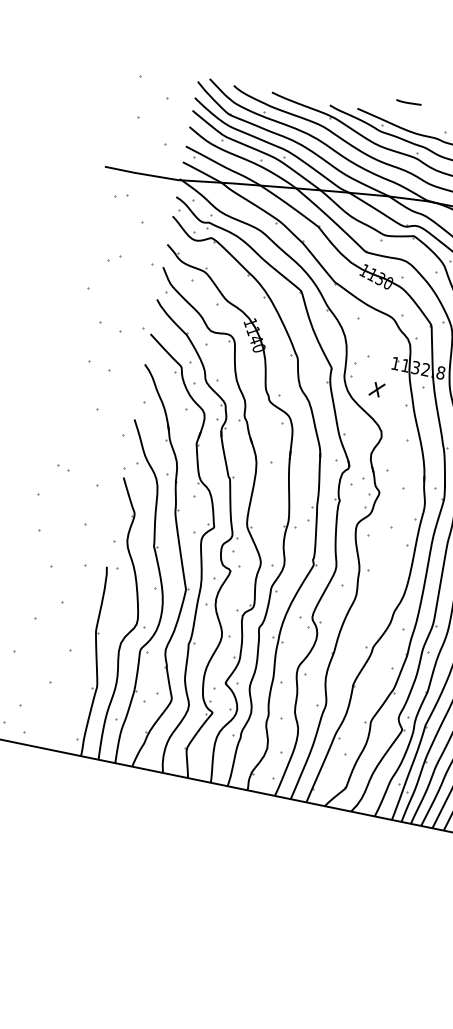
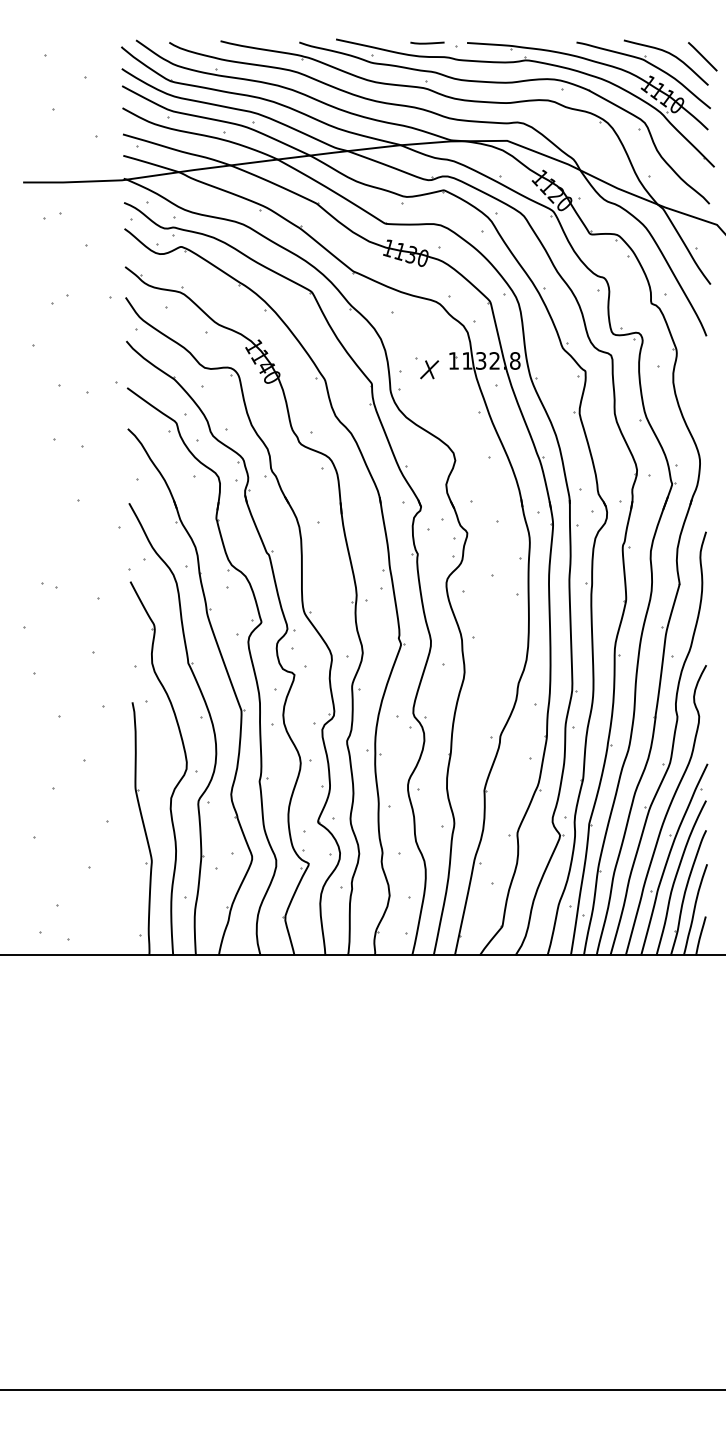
line: (409, 102) -> (427, 42), moved
part: (377, 389) -> (429, 369), moved

